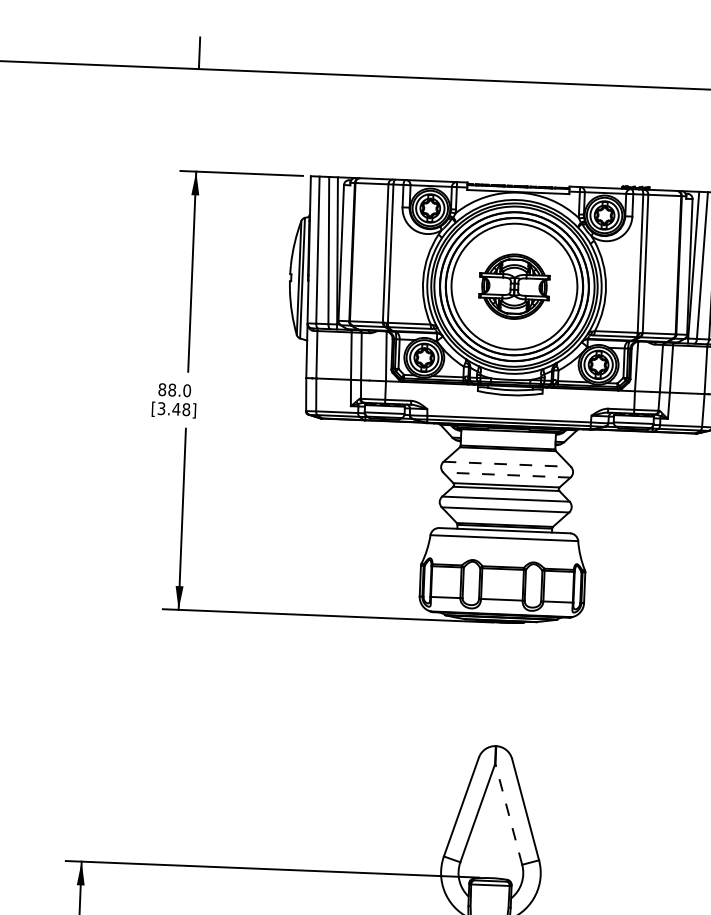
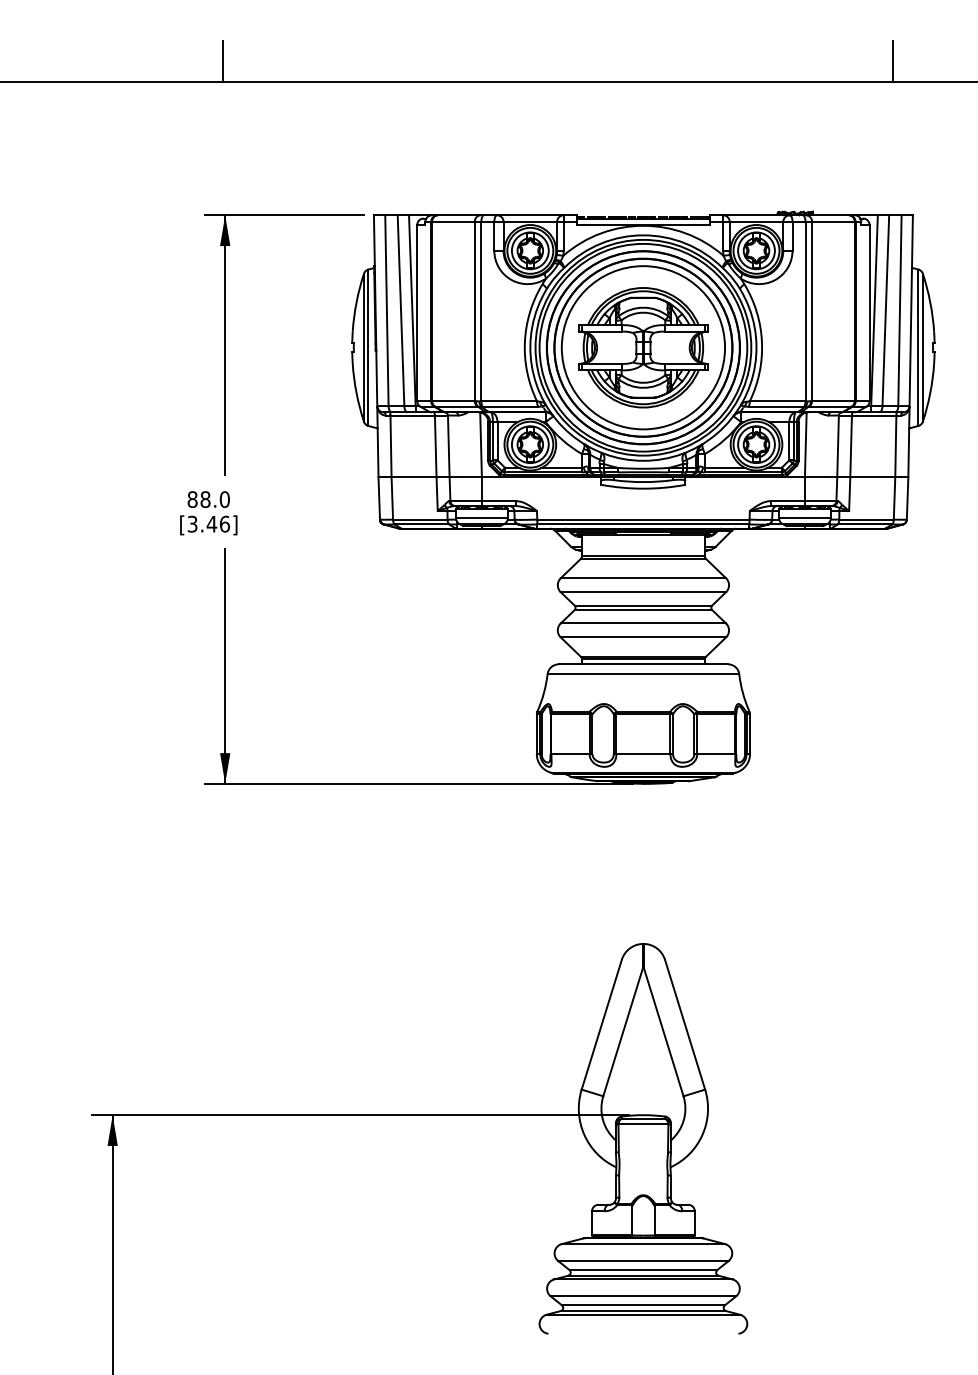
part: (514, 286) -> (643, 347), size x1.43
text: (186, 409) -> (224, 523), [3.48] -> [3.46]
line: (507, 464) -> (643, 578), dashed -> solid
line: (506, 475) -> (643, 592), dashed -> solid
line: (508, 814) -> (663, 1031), dashed -> solid

